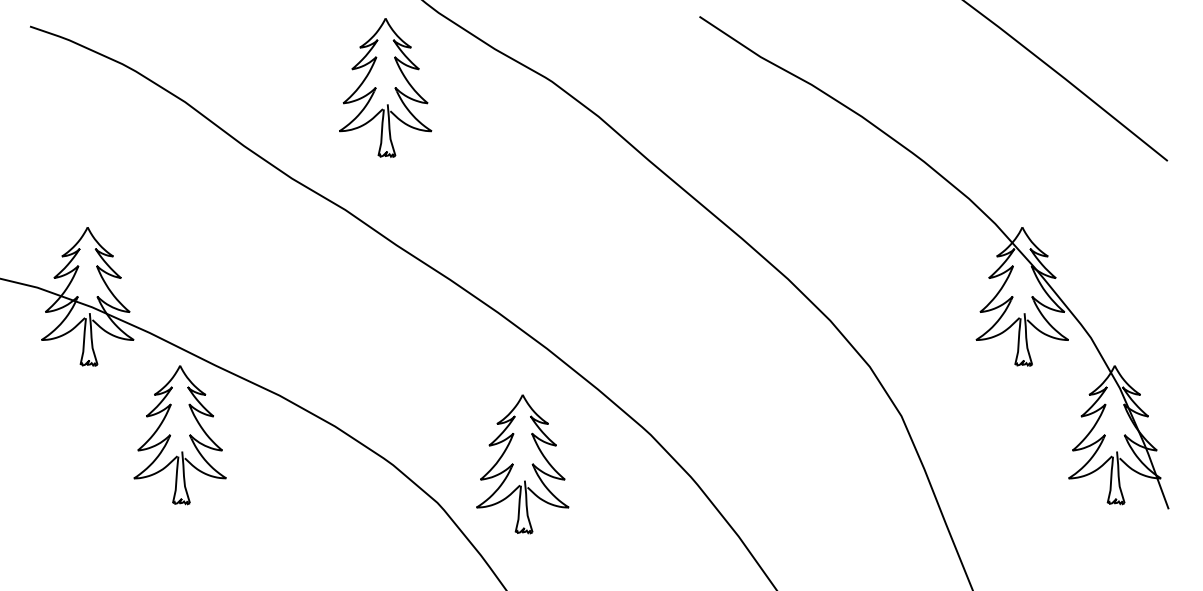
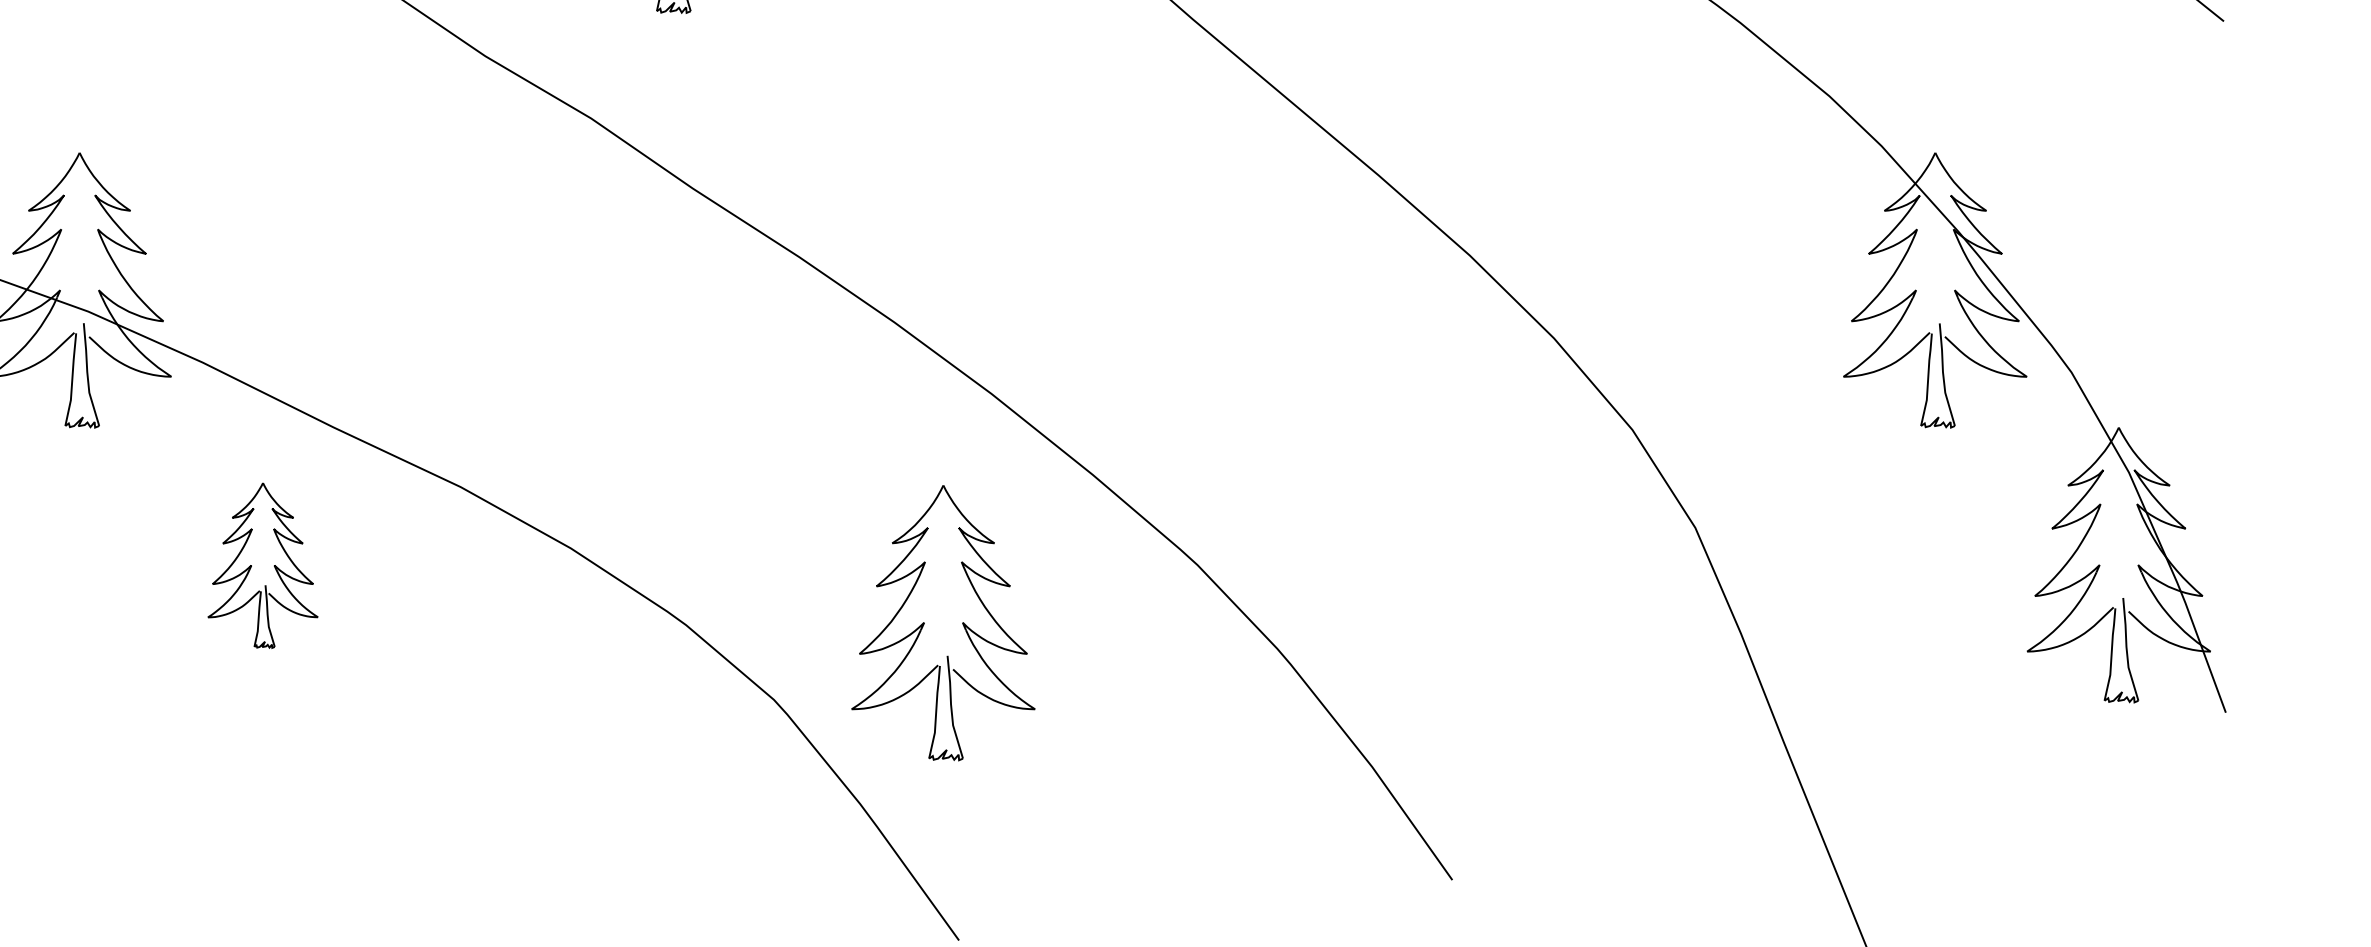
part: (179, 435) -> (261, 566), size x0.6

